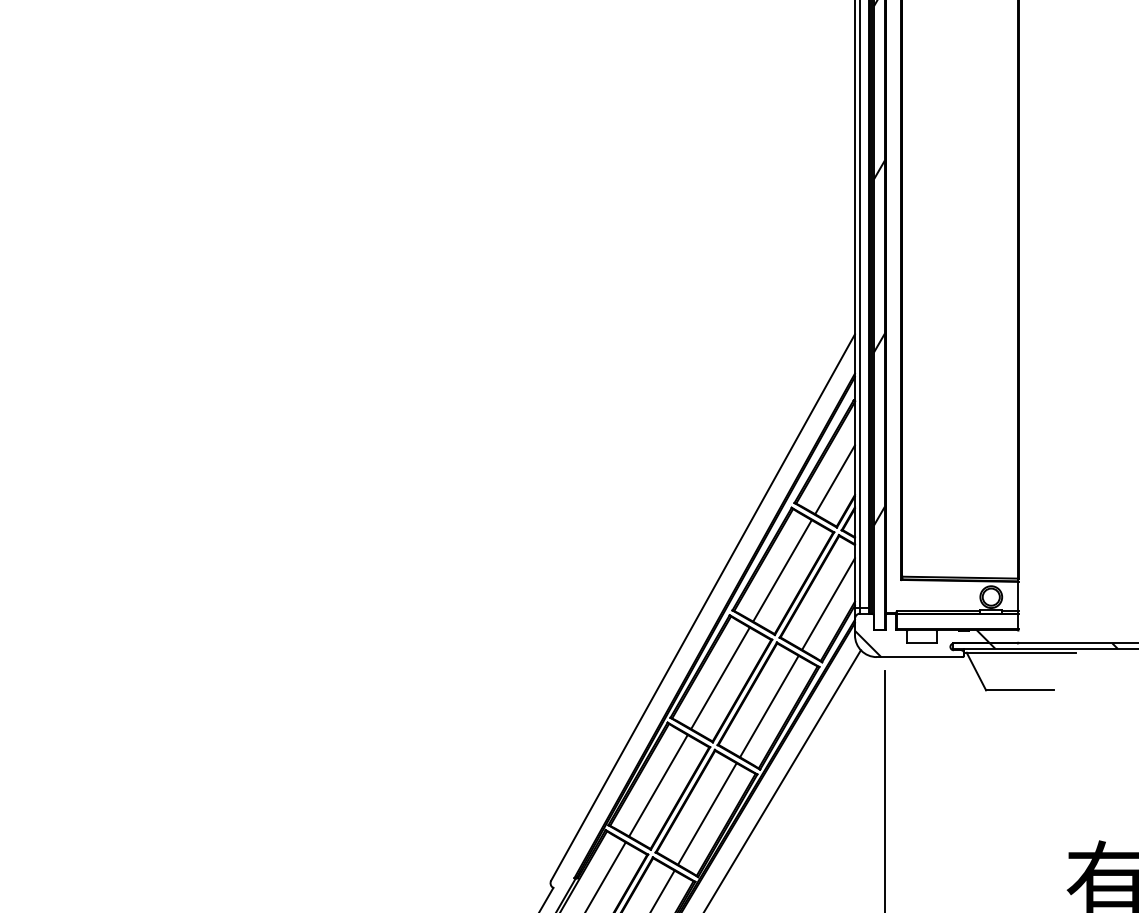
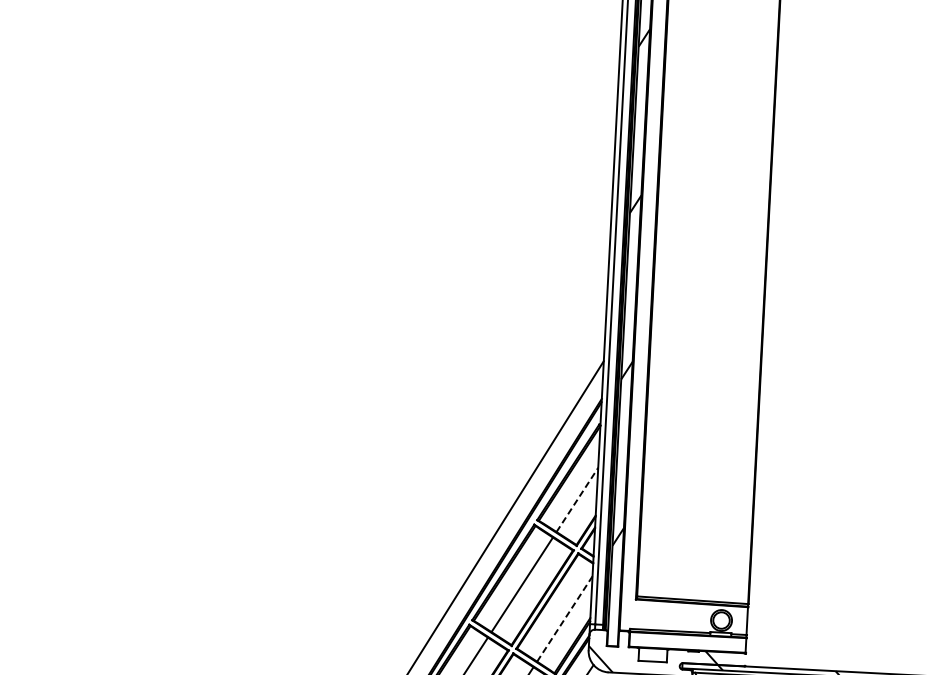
line: (835, 479) -> (577, 499), solid -> dashed
line: (828, 604) -> (564, 619), solid -> dashed

